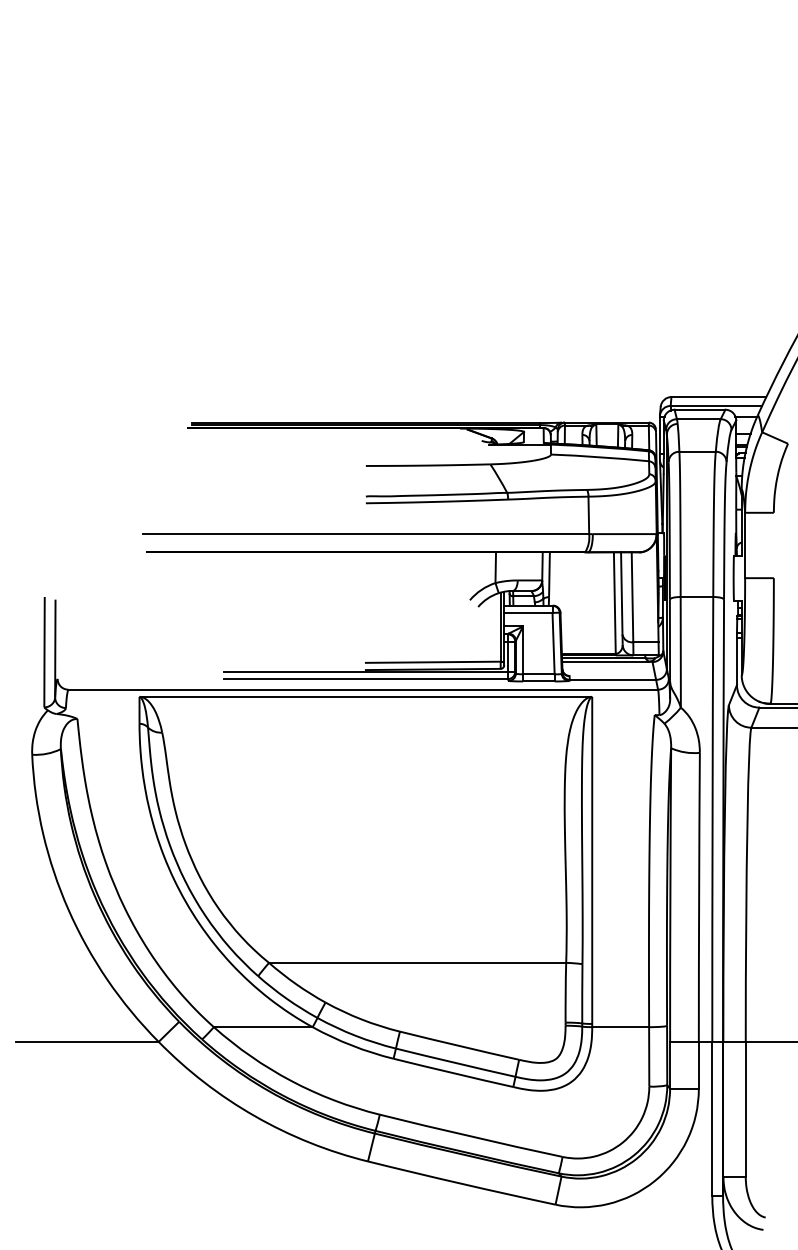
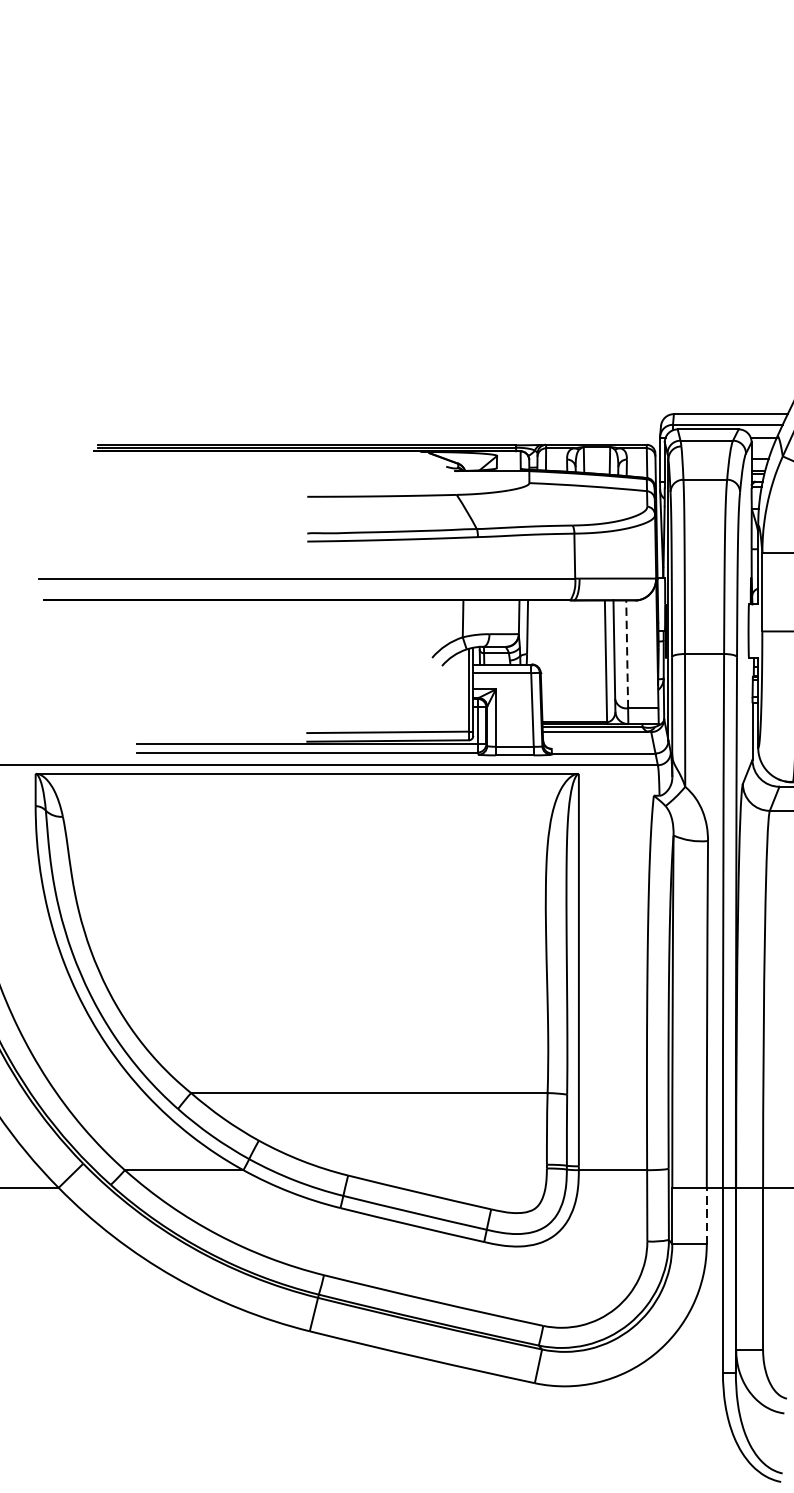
line: (632, 597) -> (627, 654), solid -> dashed
line: (698, 1064) -> (706, 1214), solid -> dashed

